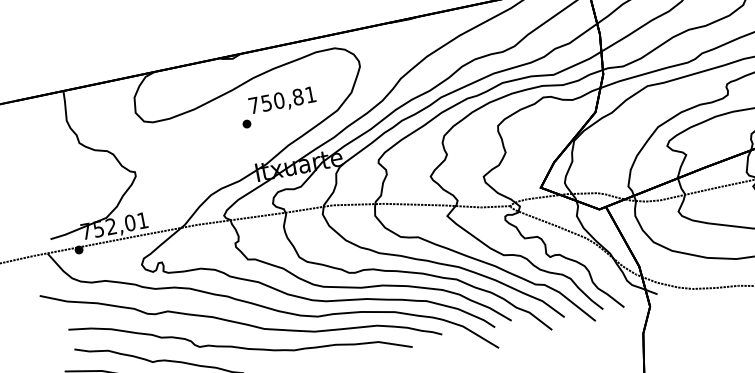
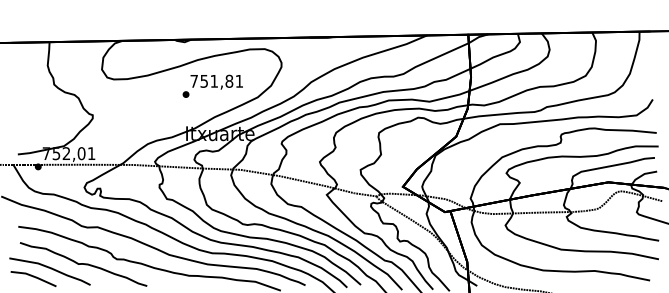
text: (279, 99) -> (214, 80), 750,81 -> 751,81

